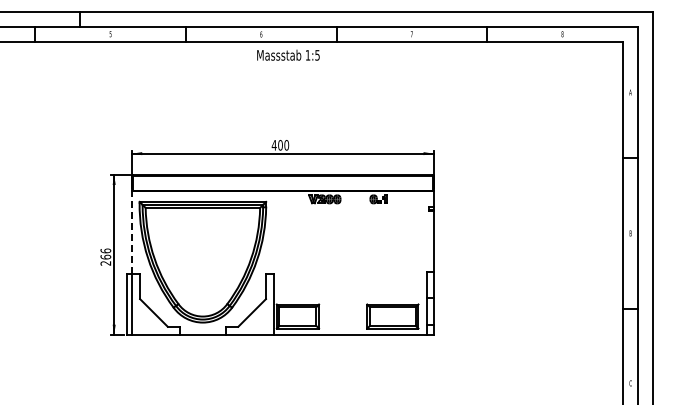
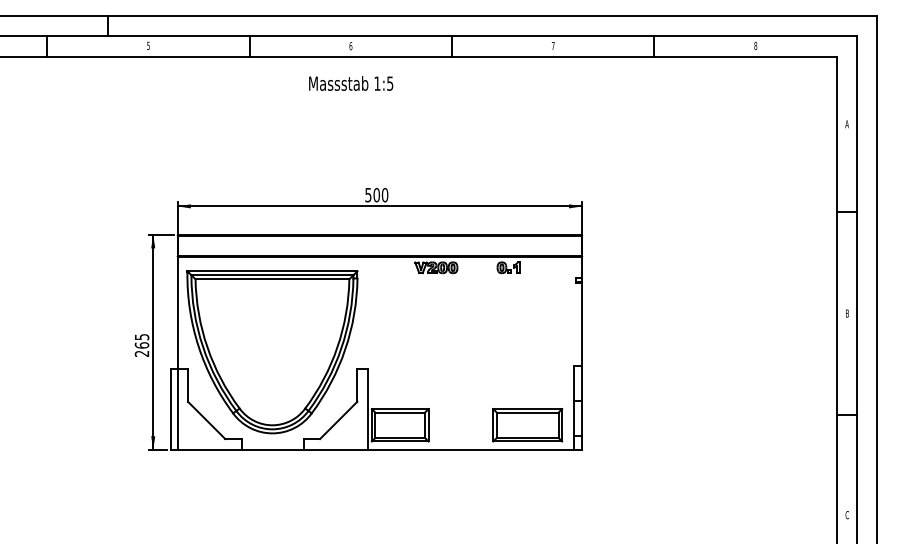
text: (288, 54) -> (351, 82), moved
text: (273, 145) -> (367, 195), 400 -> 500
line: (132, 232) -> (177, 312), dashed -> solid
text: (105, 250) -> (141, 336), 266 -> 265

